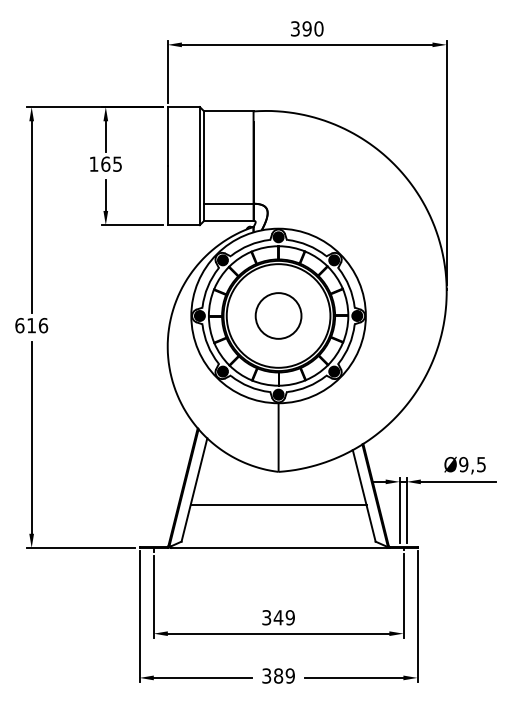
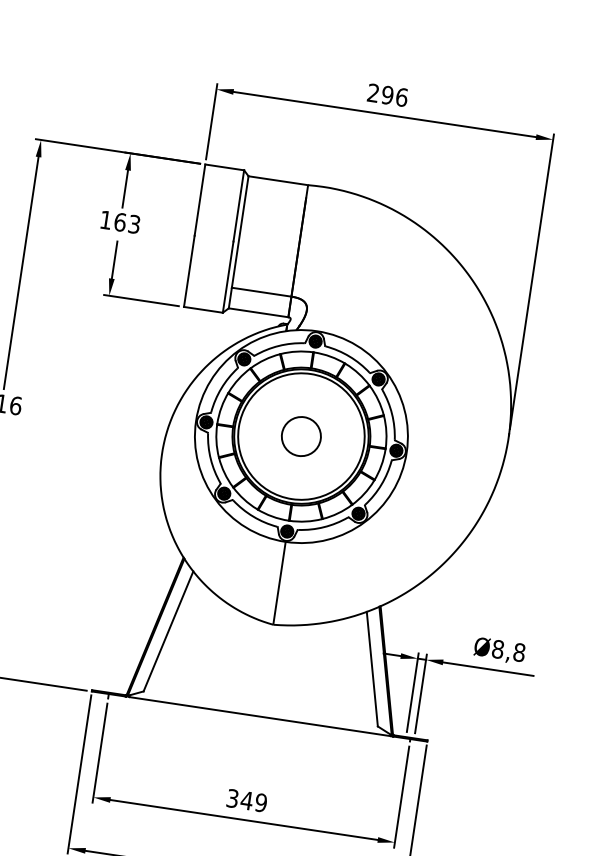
text: (307, 28) -> (388, 94), 390 -> 296
text: (117, 163) -> (134, 223), 165 -> 163
circle: (278, 315) -> (301, 435), size x0.7
text: (472, 464) -> (508, 650), Ø9,5 -> Ø8,8
line: (278, 505) -> (267, 665), removed

